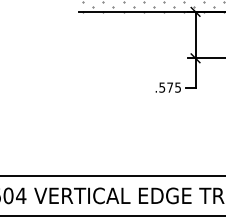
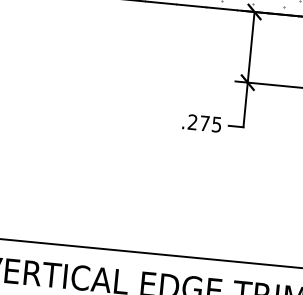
text: (162, 87) -> (193, 122), .575 -> .275

